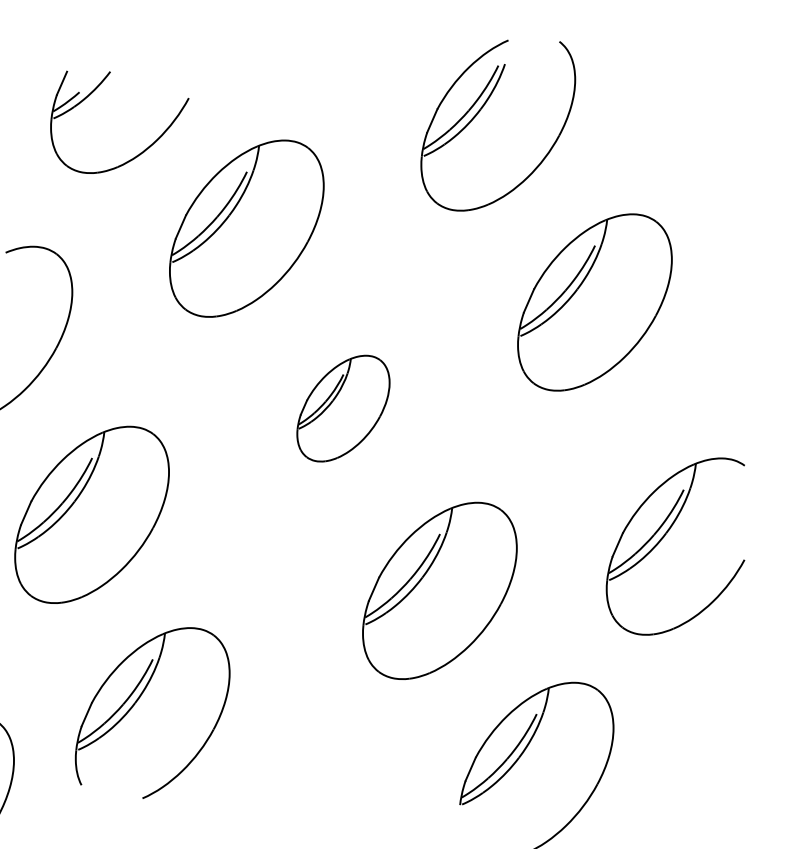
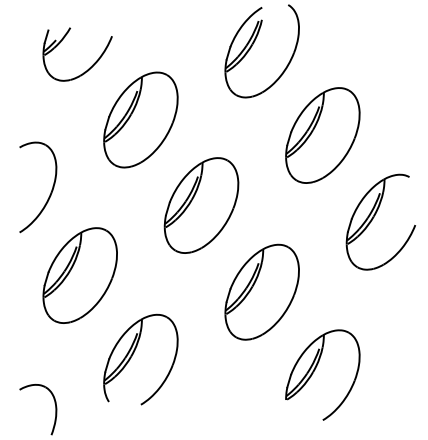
part: (139, 151) -> (90, 66), moved
part: (343, 408) -> (201, 205), size x1.67
part: (667, 535) -> (374, 217), moved
part: (137, 703) -> (132, 356), moved

